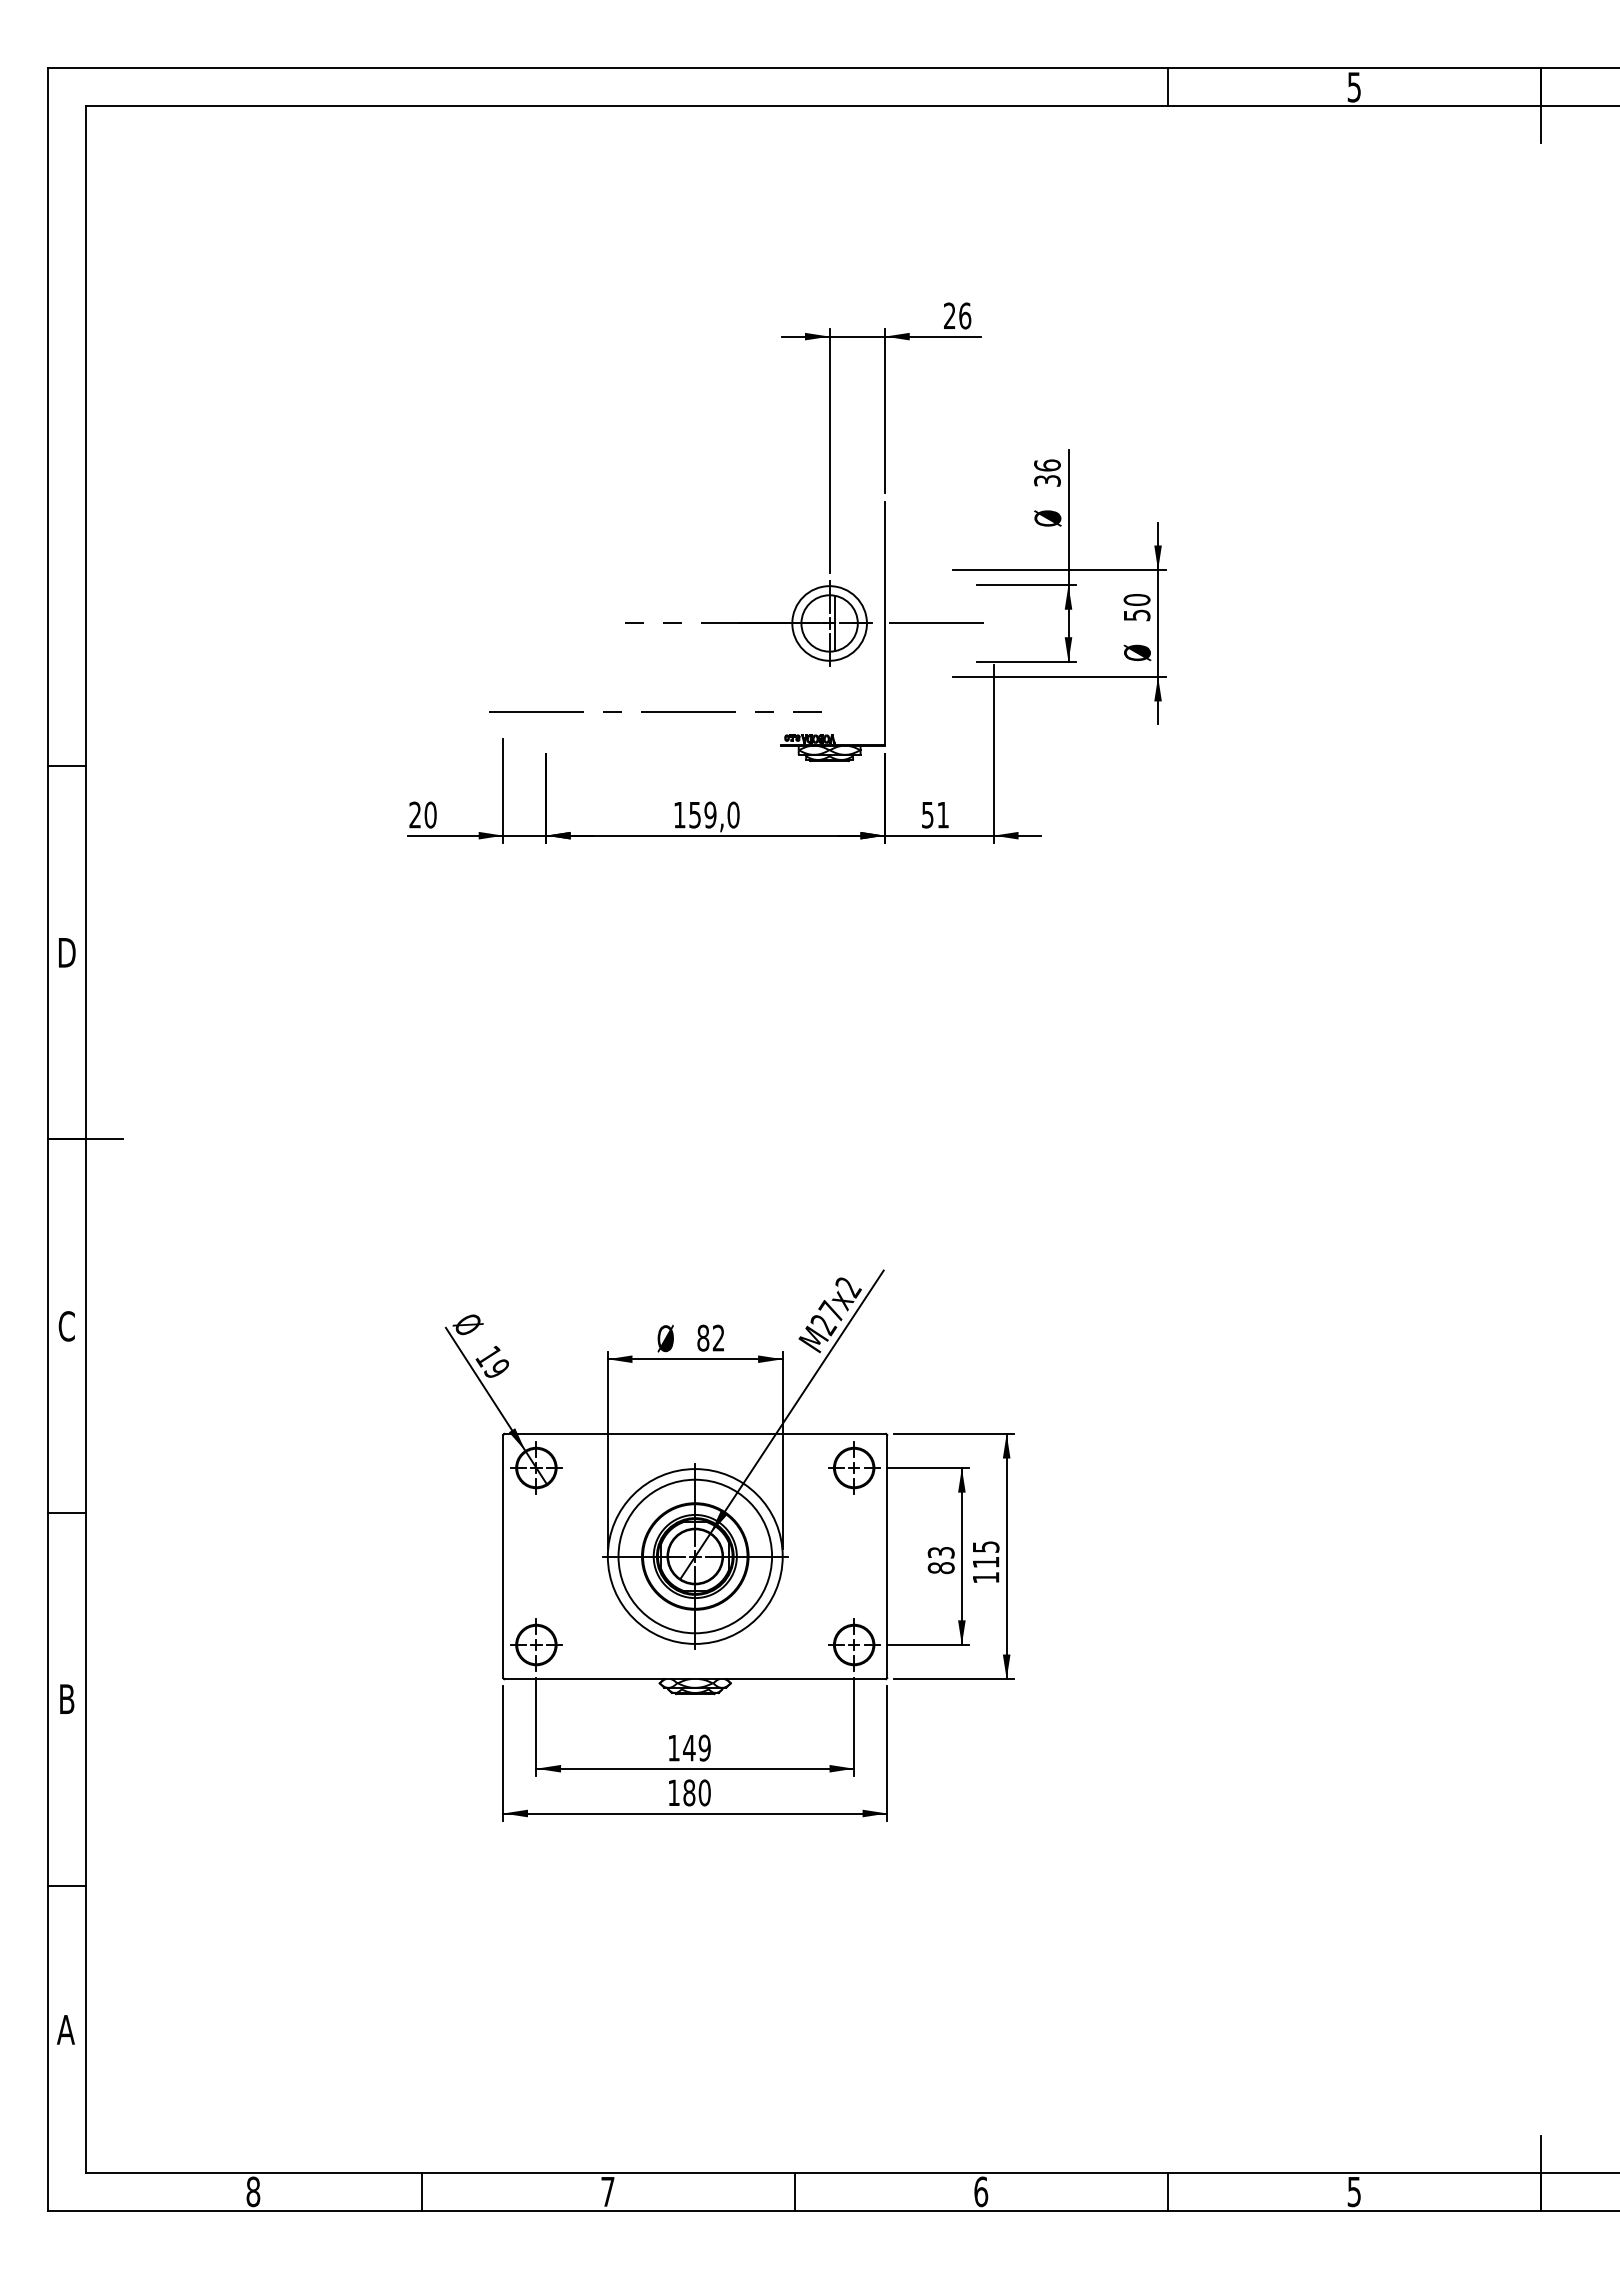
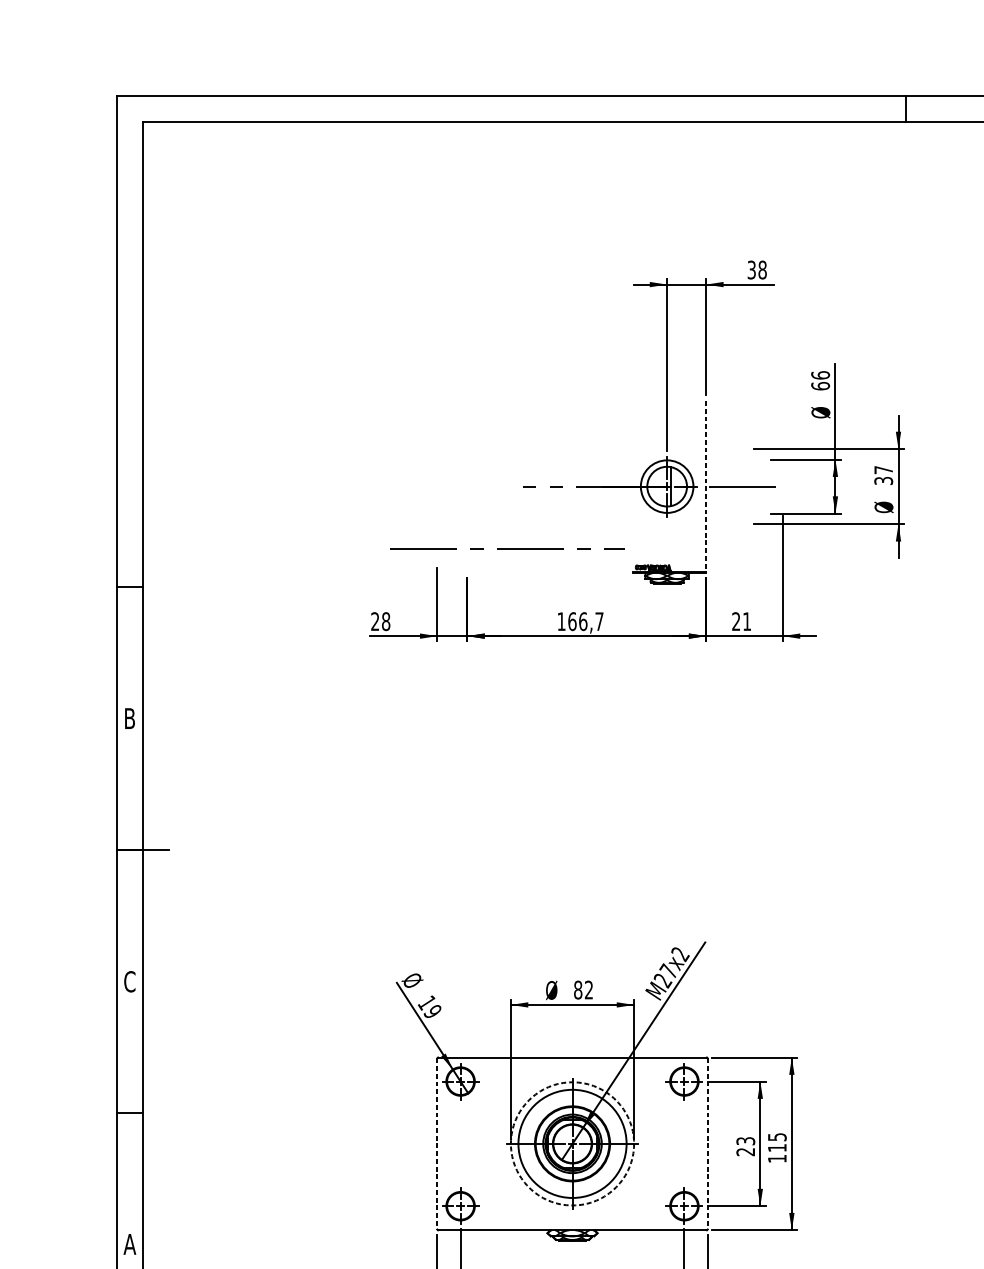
text: (957, 315) -> (757, 269), 26 -> 38
text: (1047, 480) -> (820, 385), 36 -> 66
text: (1136, 607) -> (883, 475), 50 -> 37
line: (885, 623) -> (706, 486), solid -> dashed
line: (655, 711) -> (507, 548), moved
text: (714, 814) -> (586, 621), 159,0 -> 166,7
text: (927, 814) -> (736, 621), 51 -> 21
text: (430, 815) -> (386, 621), 20 -> 28
text: (67, 952) -> (130, 718), D -> B
line: (503, 1556) -> (437, 1143), solid -> dashed
circle: (694, 1556) -> (571, 1143), solid -> dashed
line: (887, 1556) -> (707, 1143), solid -> dashed
text: (940, 1568) -> (745, 1152), 83 -> 23
text: (66, 1698) -> (129, 1243), B -> A

